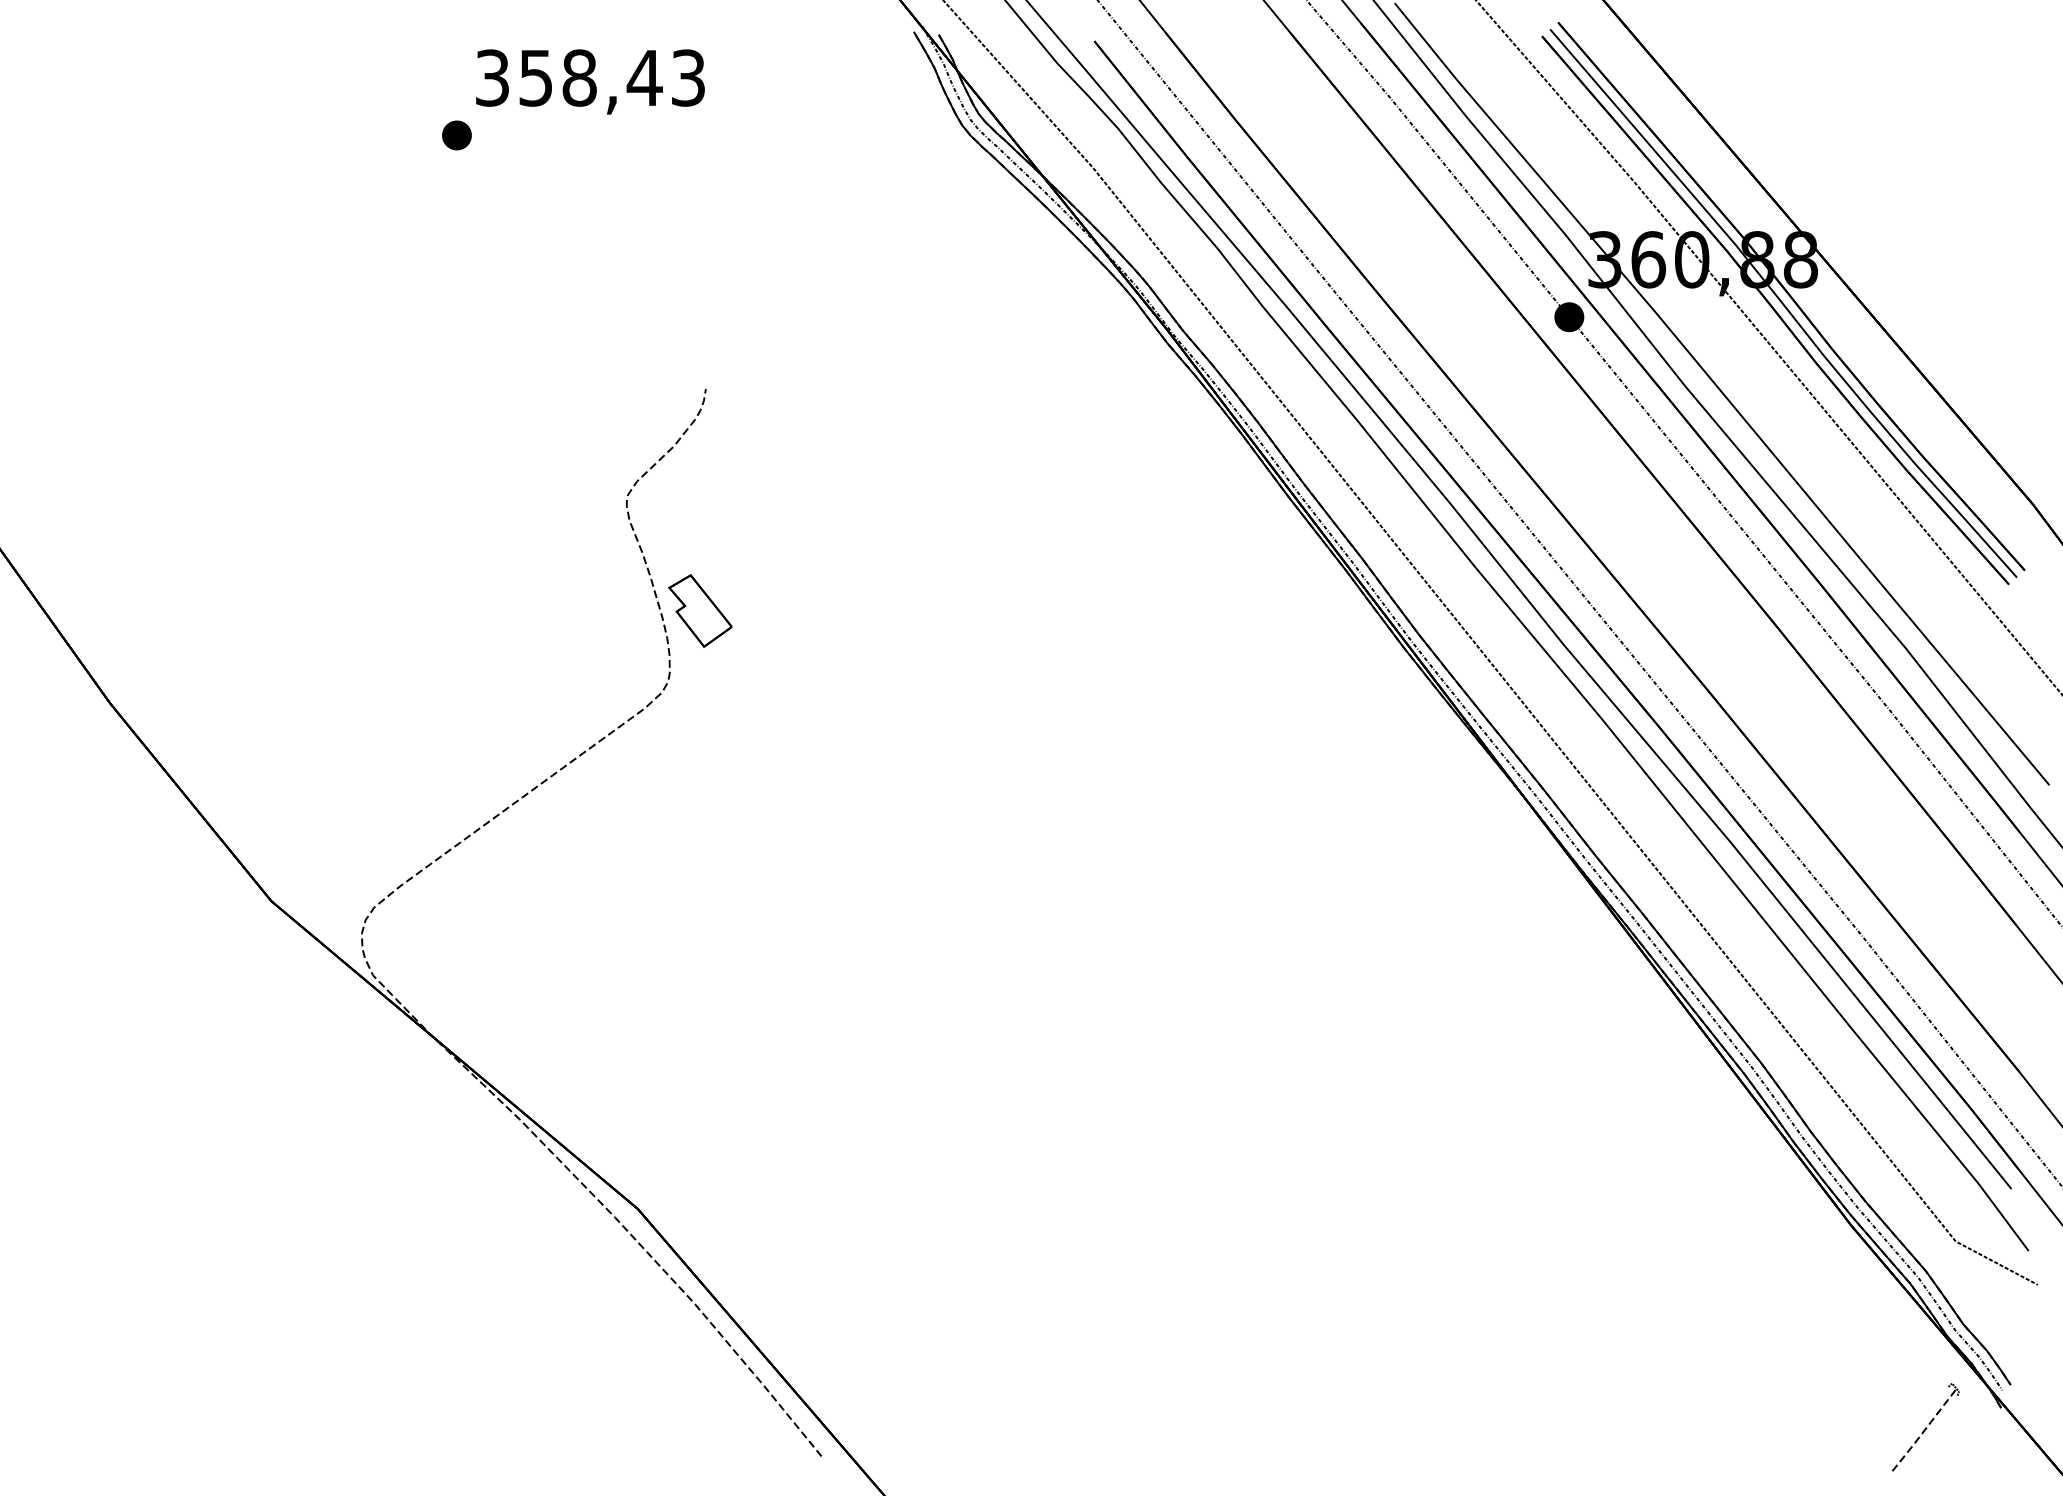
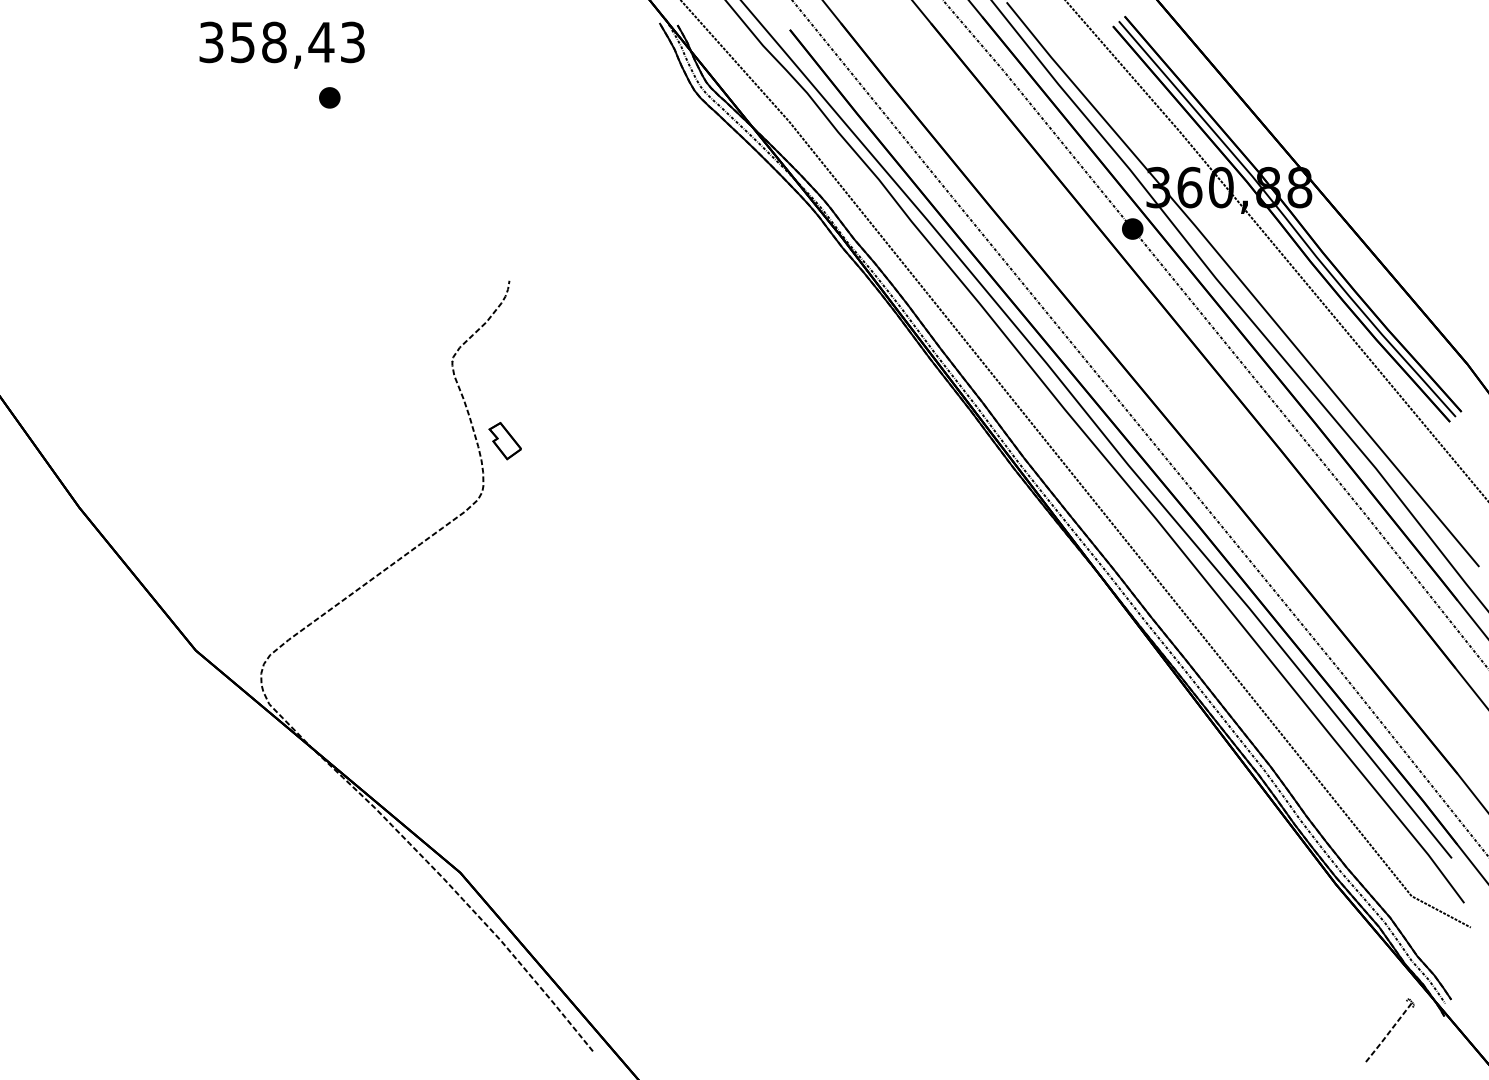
text: (589, 80) -> (281, 44), moved
part: (699, 610) -> (504, 440), size x0.7

